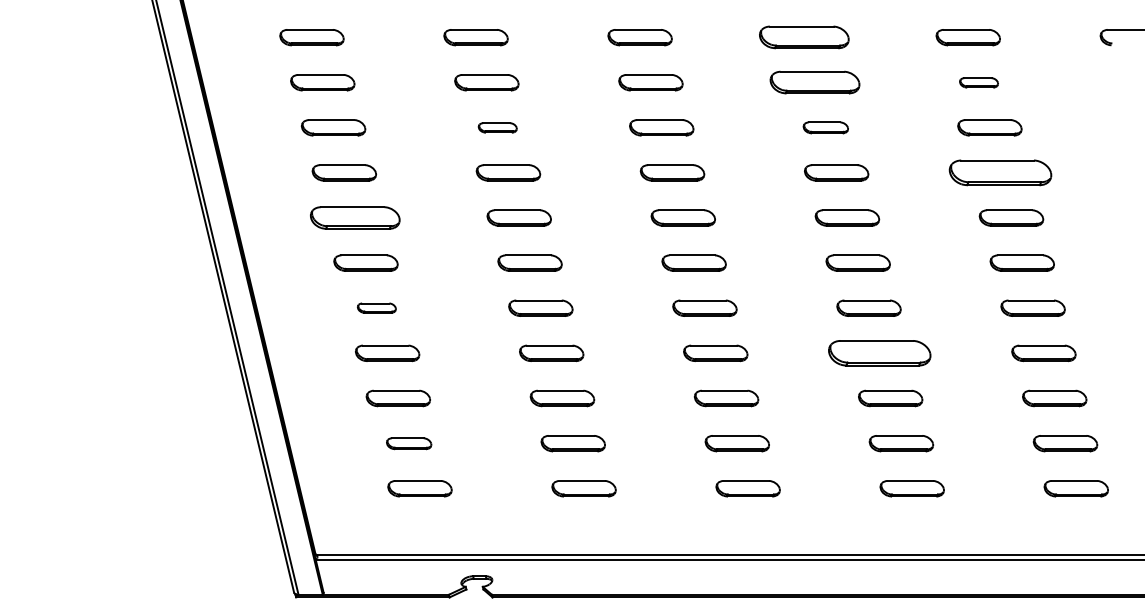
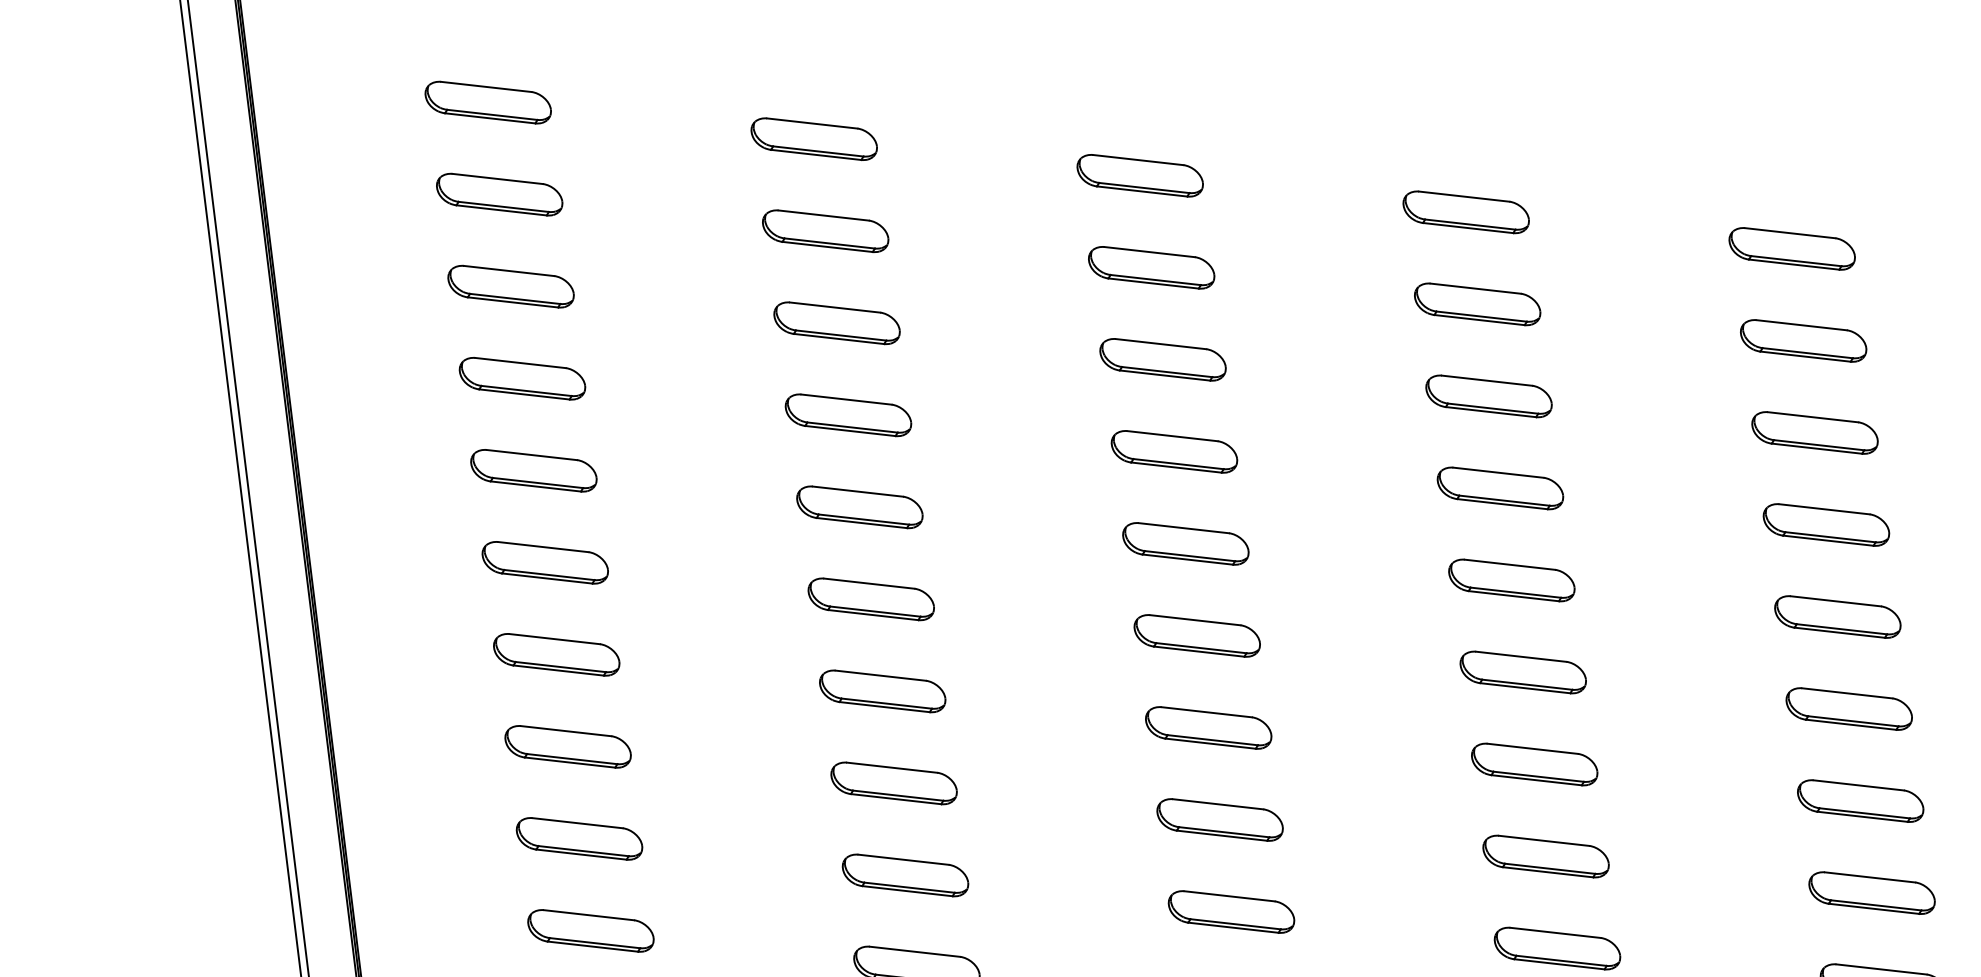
part: (803, 37) -> (1464, 212), size x0.71
part: (814, 82) -> (1476, 303), size x0.71
part: (978, 82) -> (1802, 340), size x1.67
part: (497, 127) -> (836, 322), size x1.67
part: (825, 127) -> (1488, 395), size x1.43
part: (1000, 172) -> (1826, 524), size x0.62
part: (354, 217) -> (532, 469), size x0.71
part: (376, 307) -> (556, 653), size x1.67
part: (879, 353) -> (1545, 856), size x0.62
part: (408, 443) -> (589, 930), size x1.43

